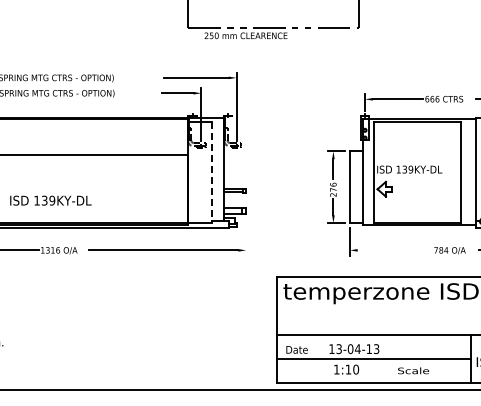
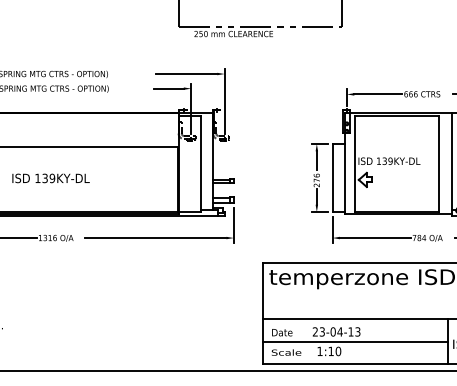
line: (211, 173) -> (200, 164), dashed -> solid
text: (50, 200) -> (50, 178), moved
line: (246, 237) -> (234, 225), added
line: (394, 250) -> (374, 238), added
text: (331, 348) -> (315, 331), 13-04-13 -> 23-04-13
text: (413, 370) -> (286, 352), moved

